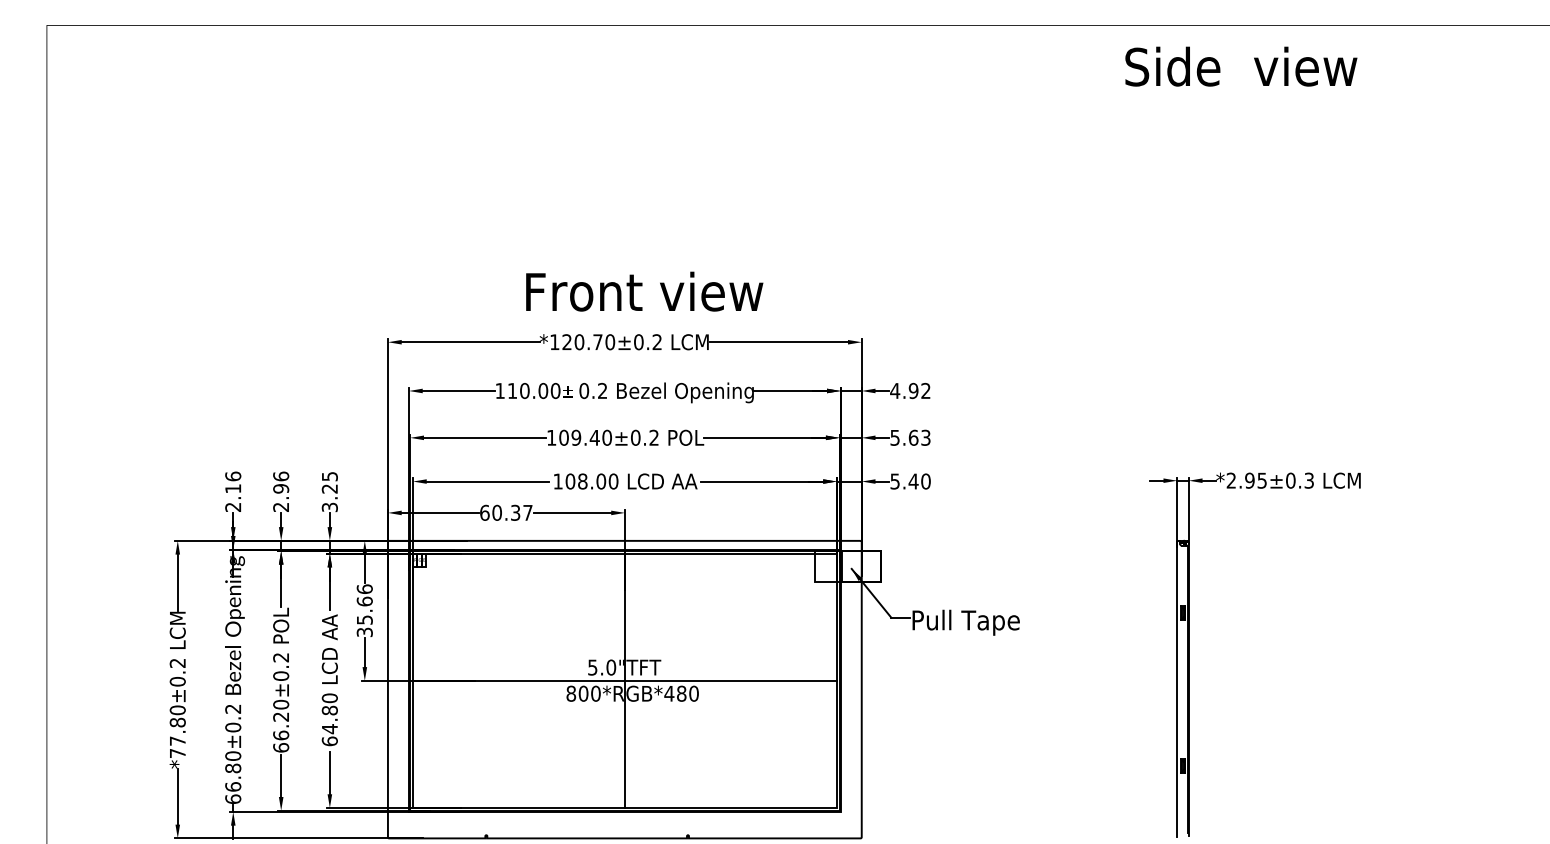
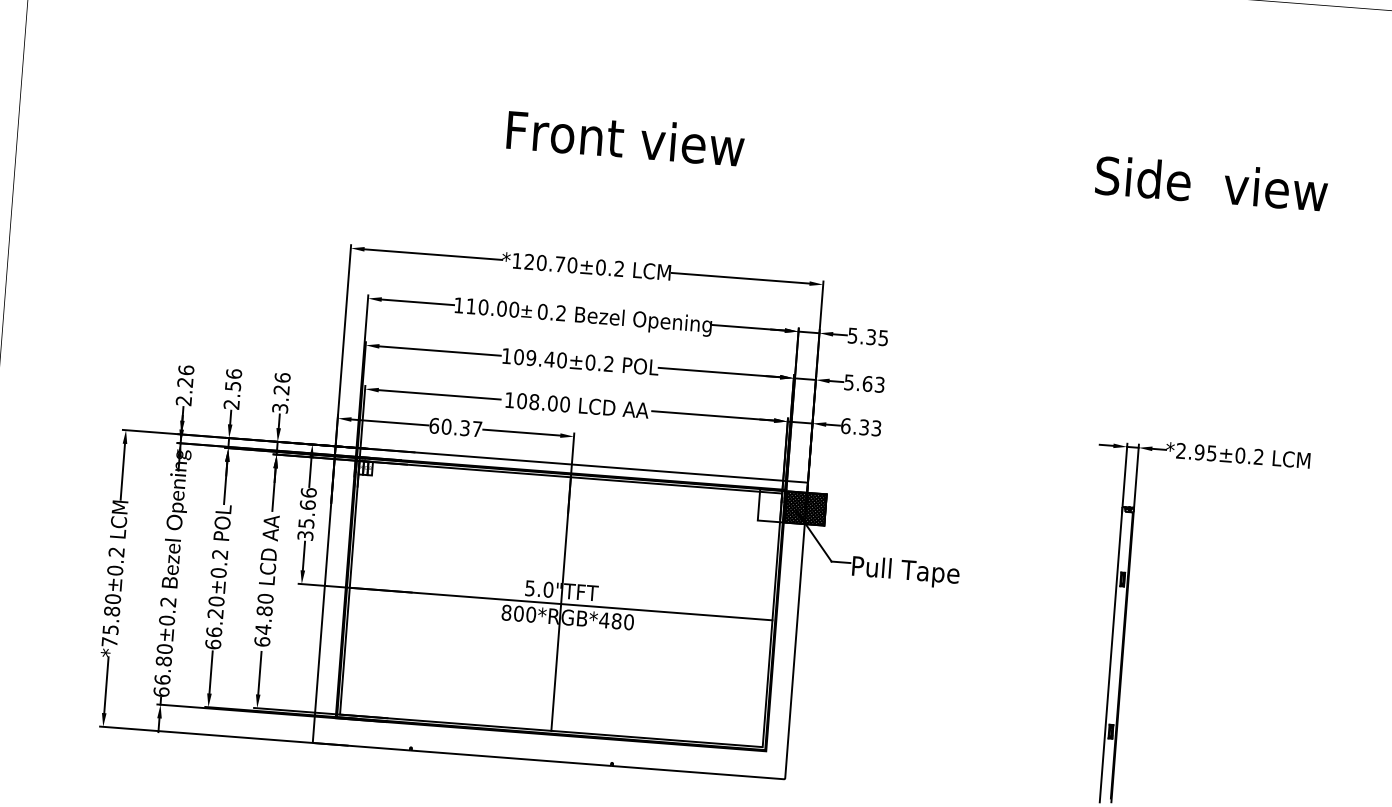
text: (1241, 66) -> (1211, 183), moved
text: (644, 291) -> (625, 138), moved
text: (910, 390) -> (868, 336), 4.92 -> 5.35
text: (329, 476) -> (282, 377), 3.25 -> 3.26
text: (1308, 480) -> (1258, 456), *2.95±0.3 -> *2.95±0.2
text: (910, 481) -> (861, 427), 5.40 -> 6.33
text: (232, 488) -> (184, 382), 2.16 -> 2.26
text: (280, 488) -> (232, 385), 2.96 -> 2.56
hatch: (861, 566) -> (805, 508), added
text: (177, 740) -> (110, 629), *77.80±0.2 -> *75.80±0.2

